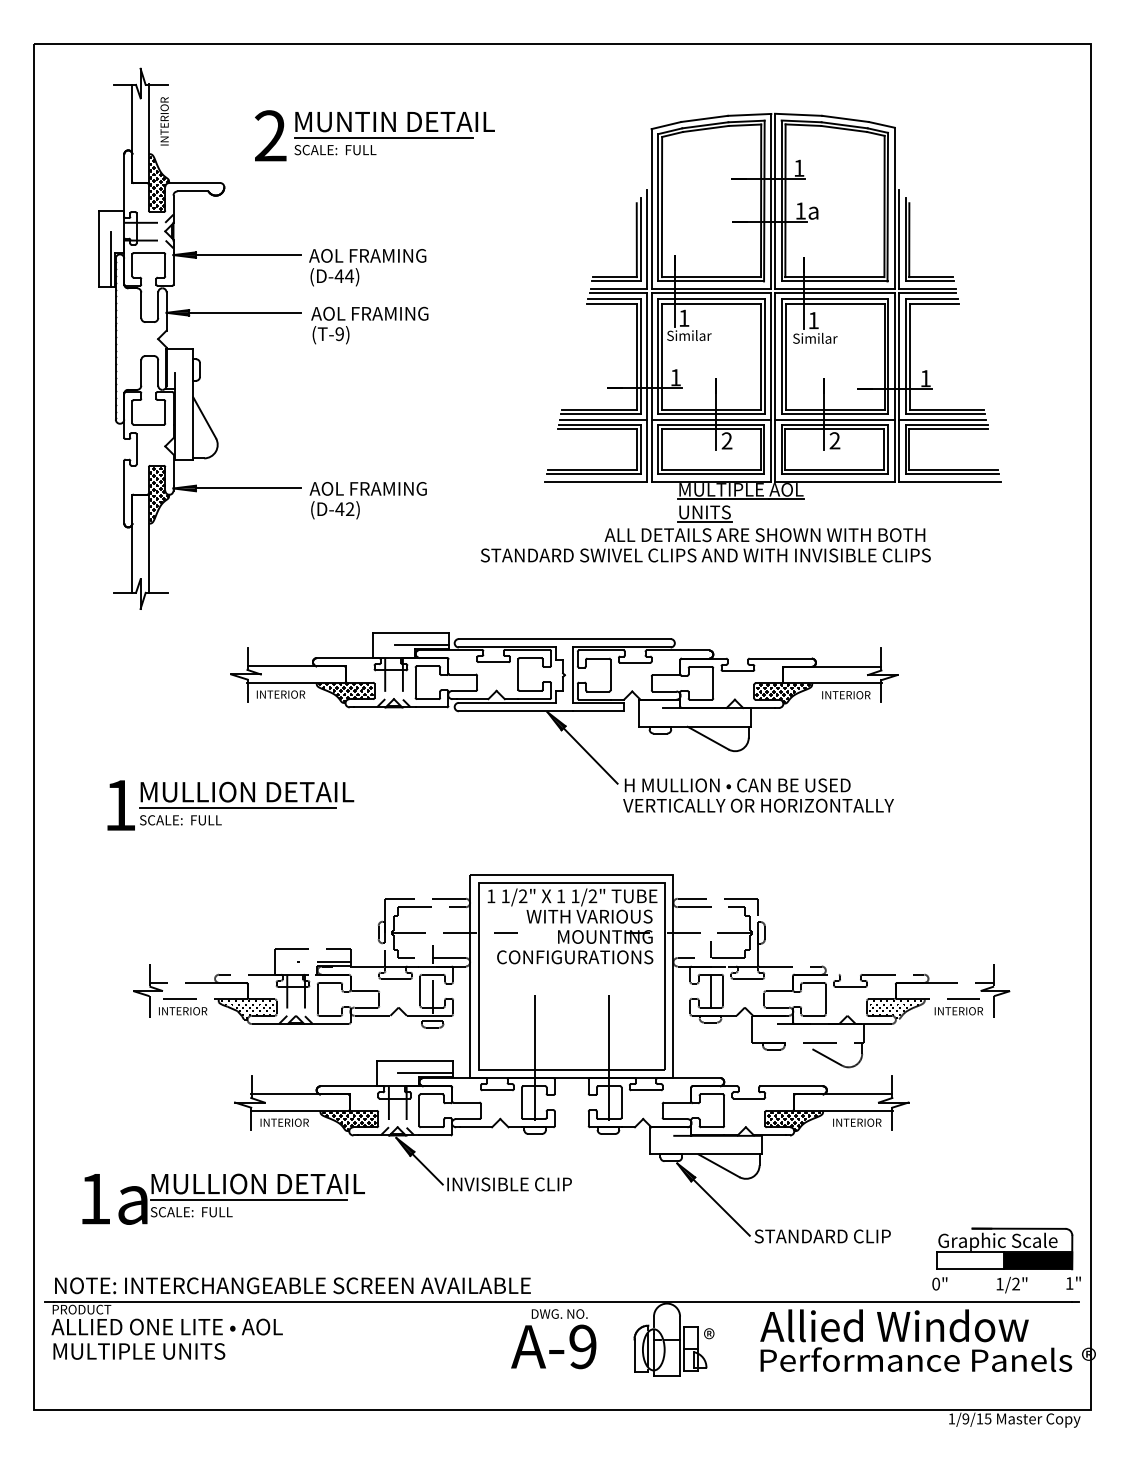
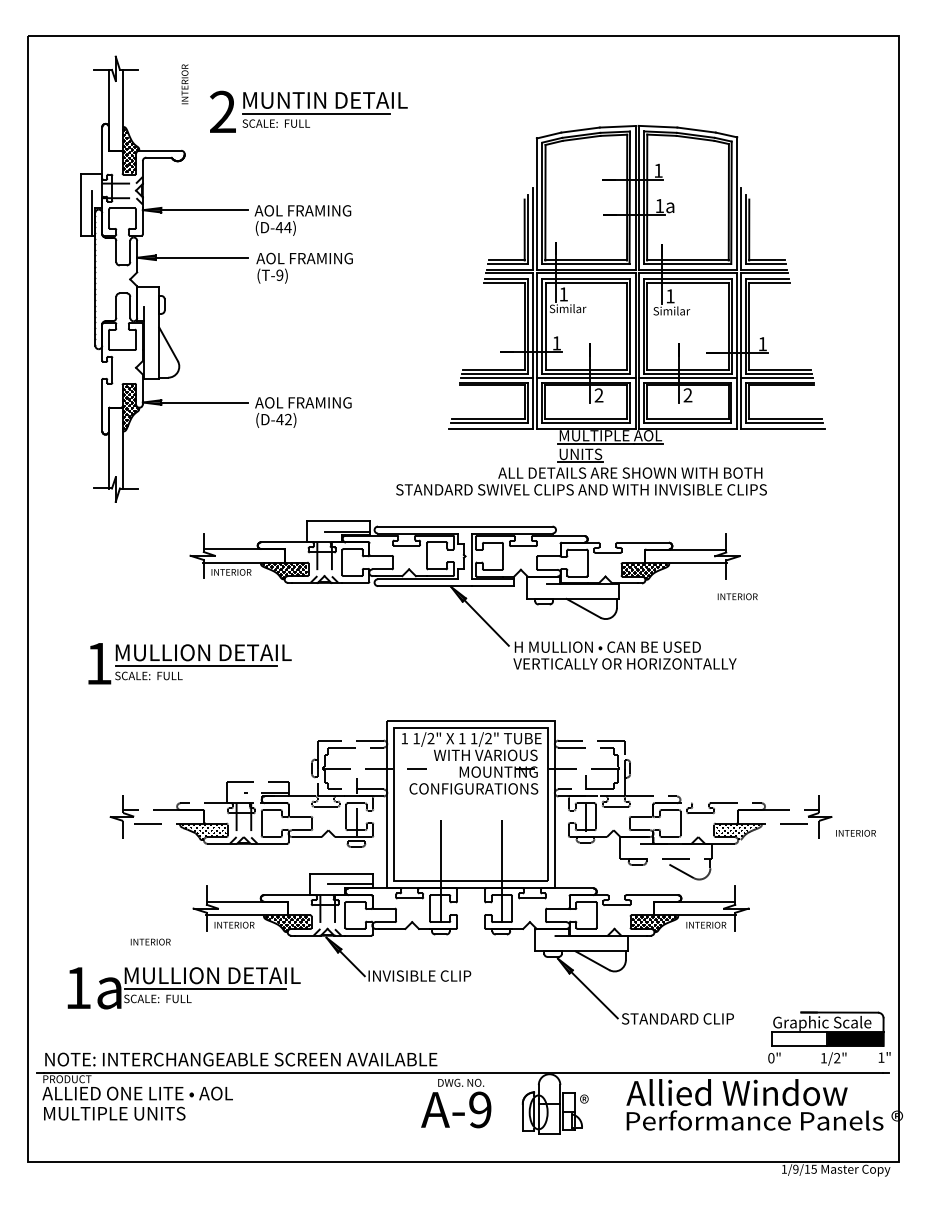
text: (164, 121) -> (184, 84), moved
part: (740, 337) -> (610, 310), moved
text: (846, 695) -> (737, 597), moved
text: (183, 1011) -> (151, 942), moved
text: (958, 1011) -> (855, 833), moved

